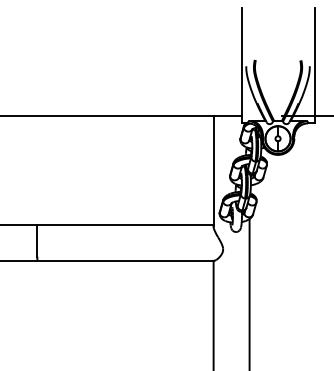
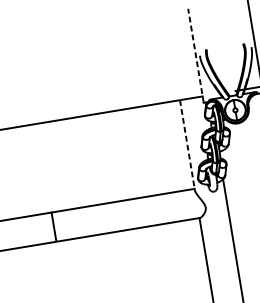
line: (241, 65) -> (195, 55), solid -> dashed
line: (213, 171) -> (187, 145), solid -> dashed

